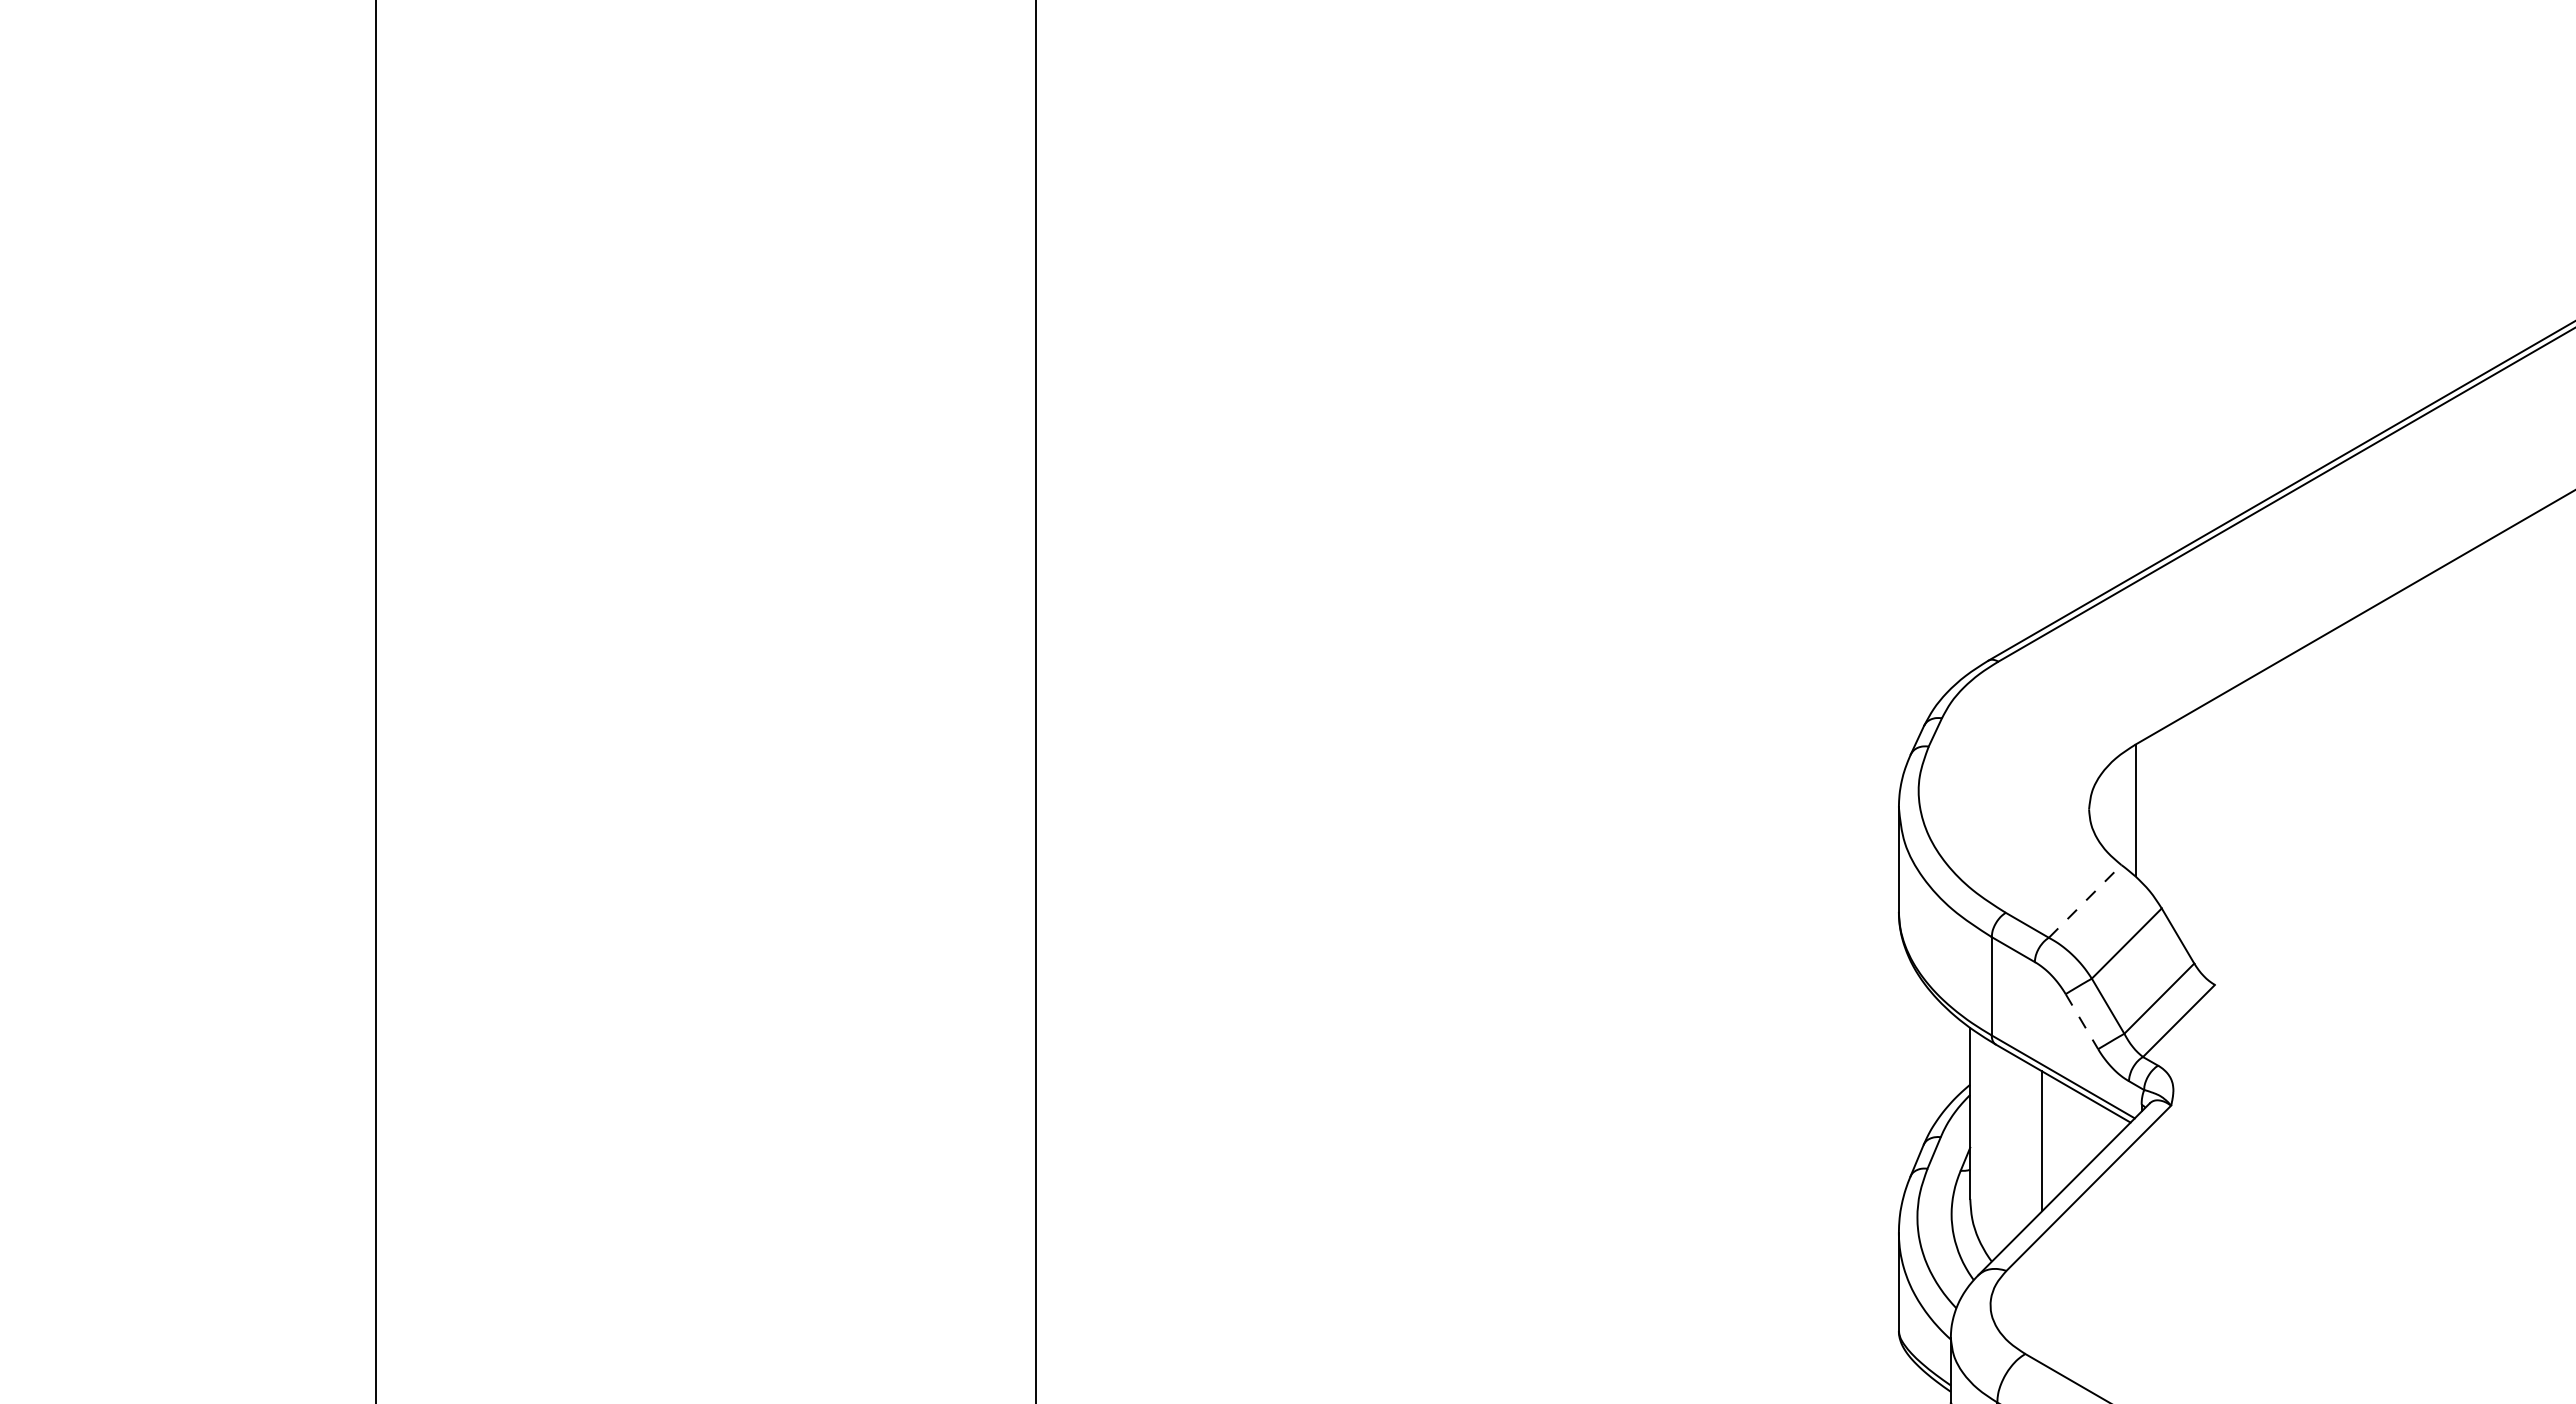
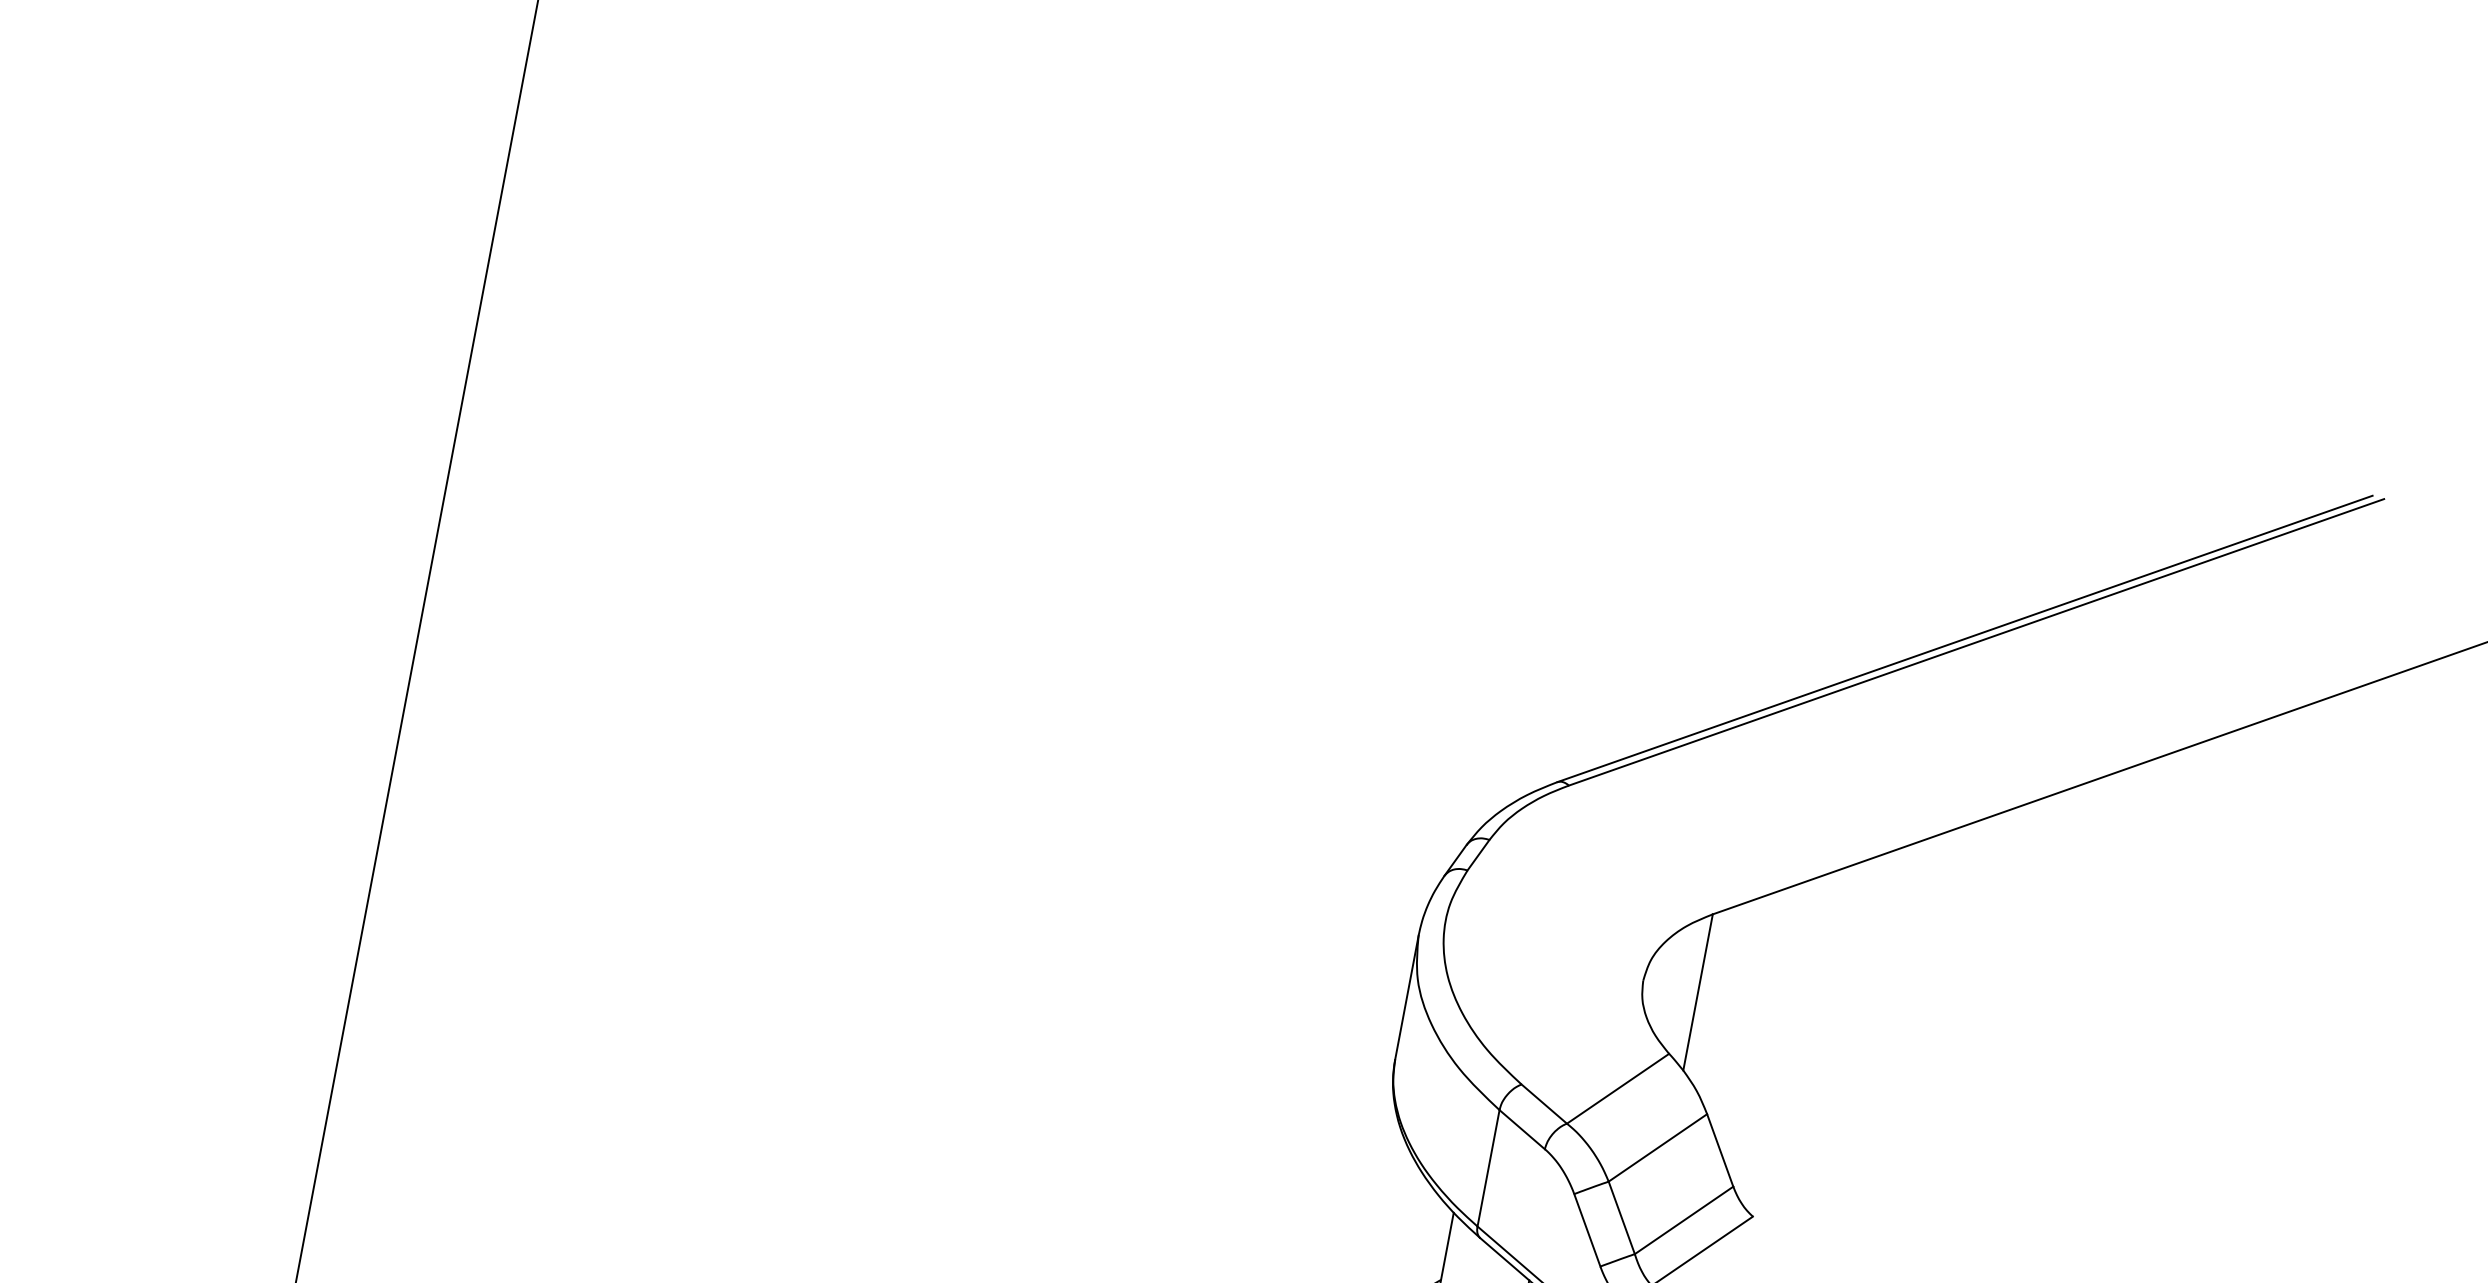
line: (2085, 901) -> (1618, 1088), dashed -> solid
line: (2081, 1021) -> (1586, 1230), dashed -> solid

